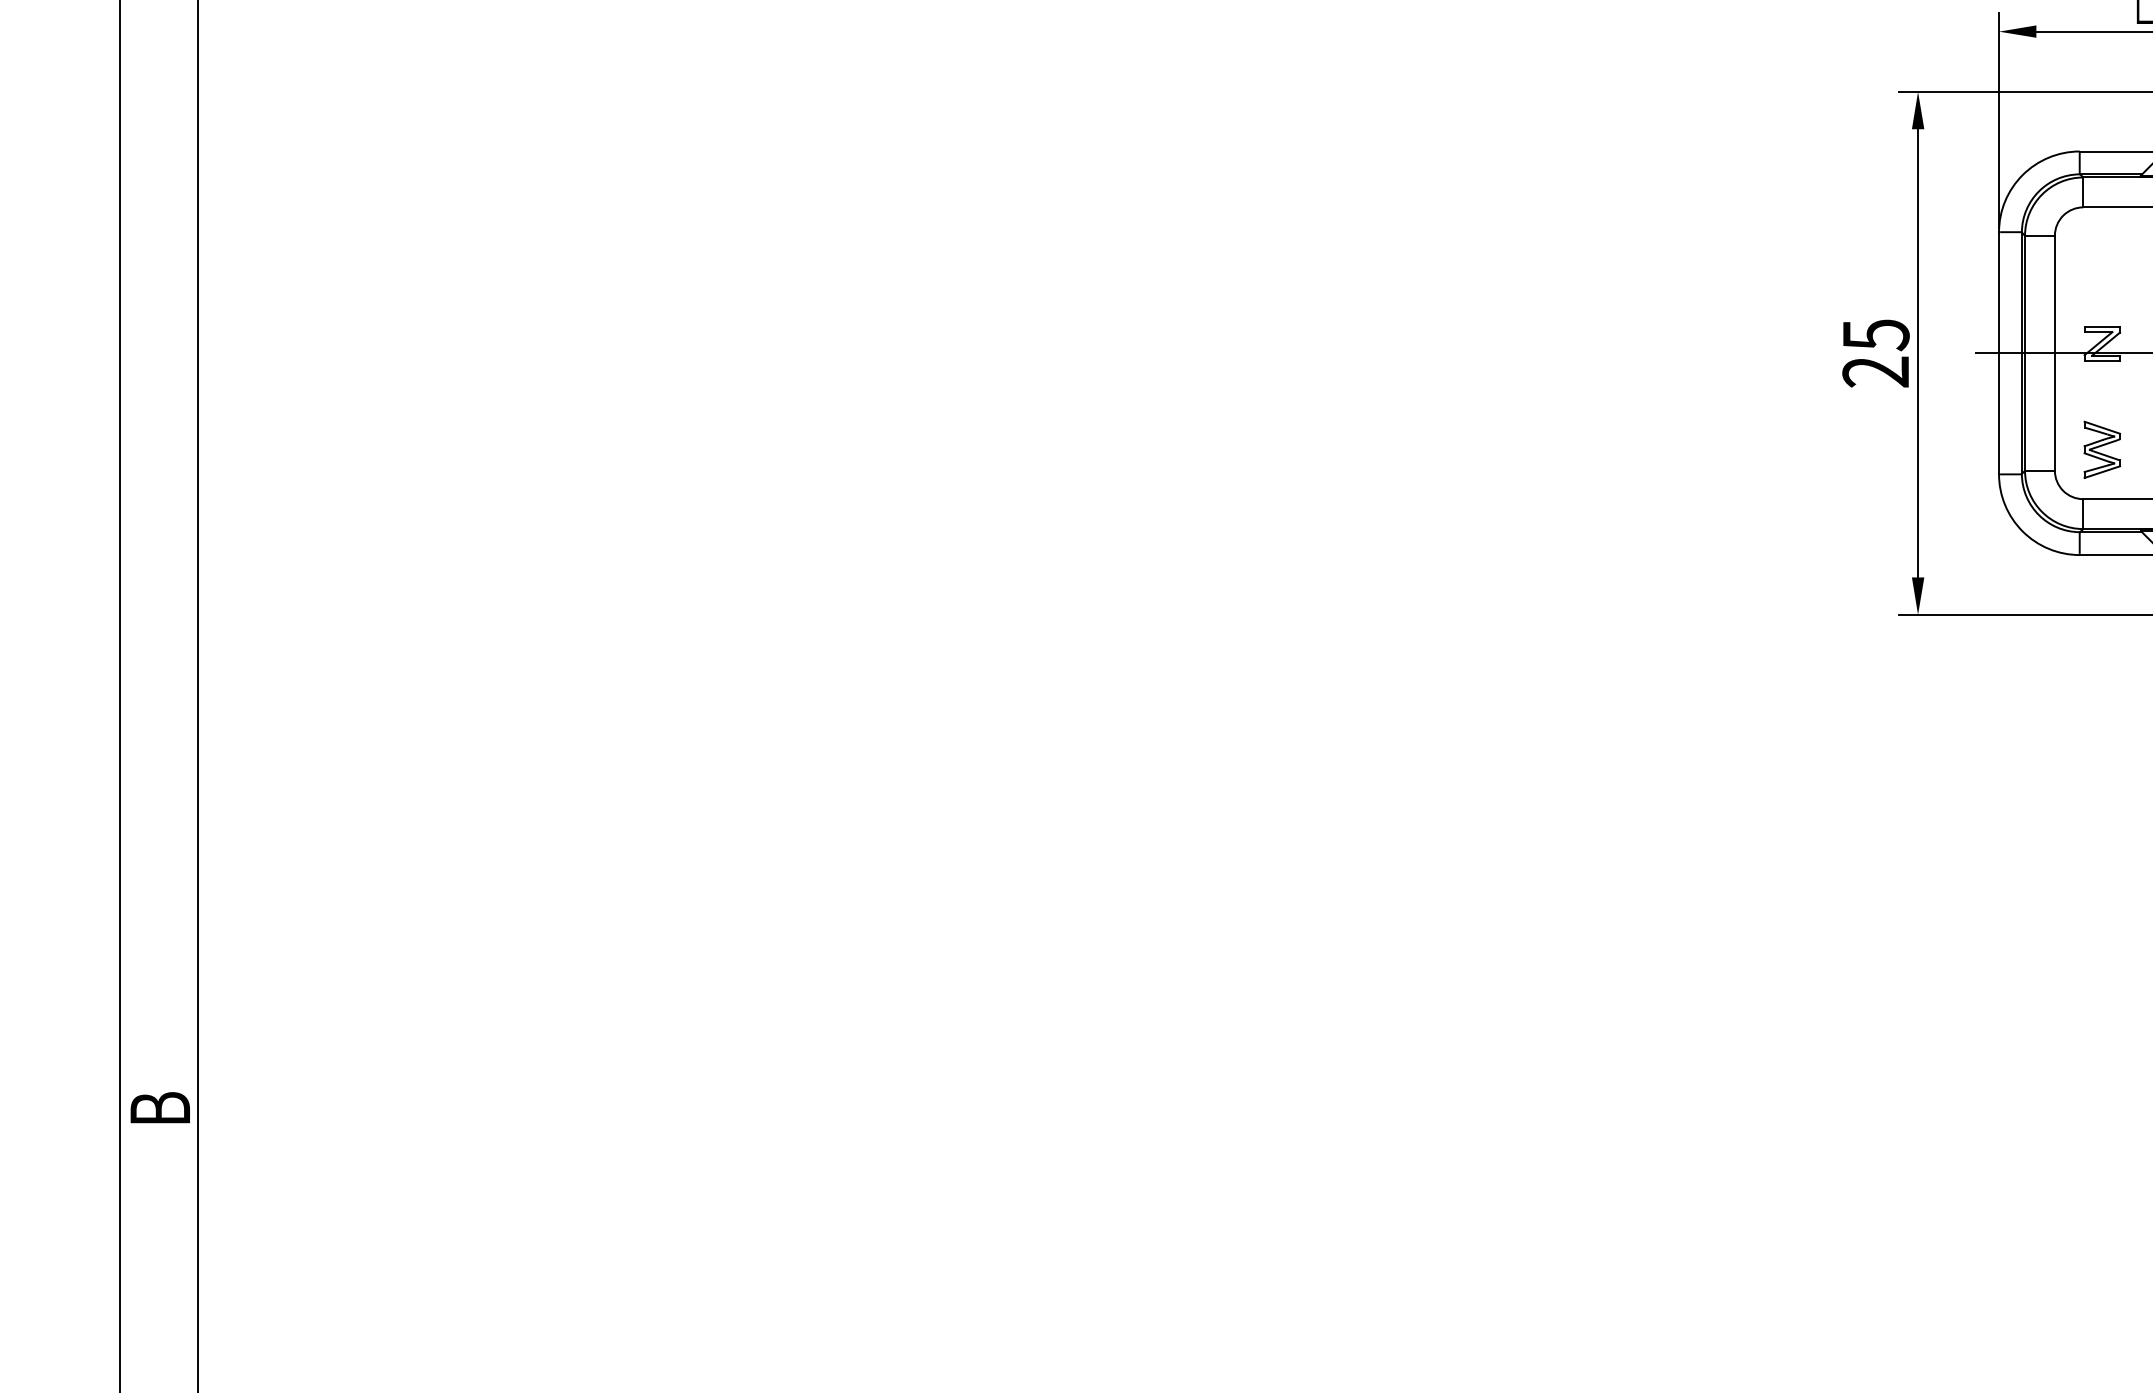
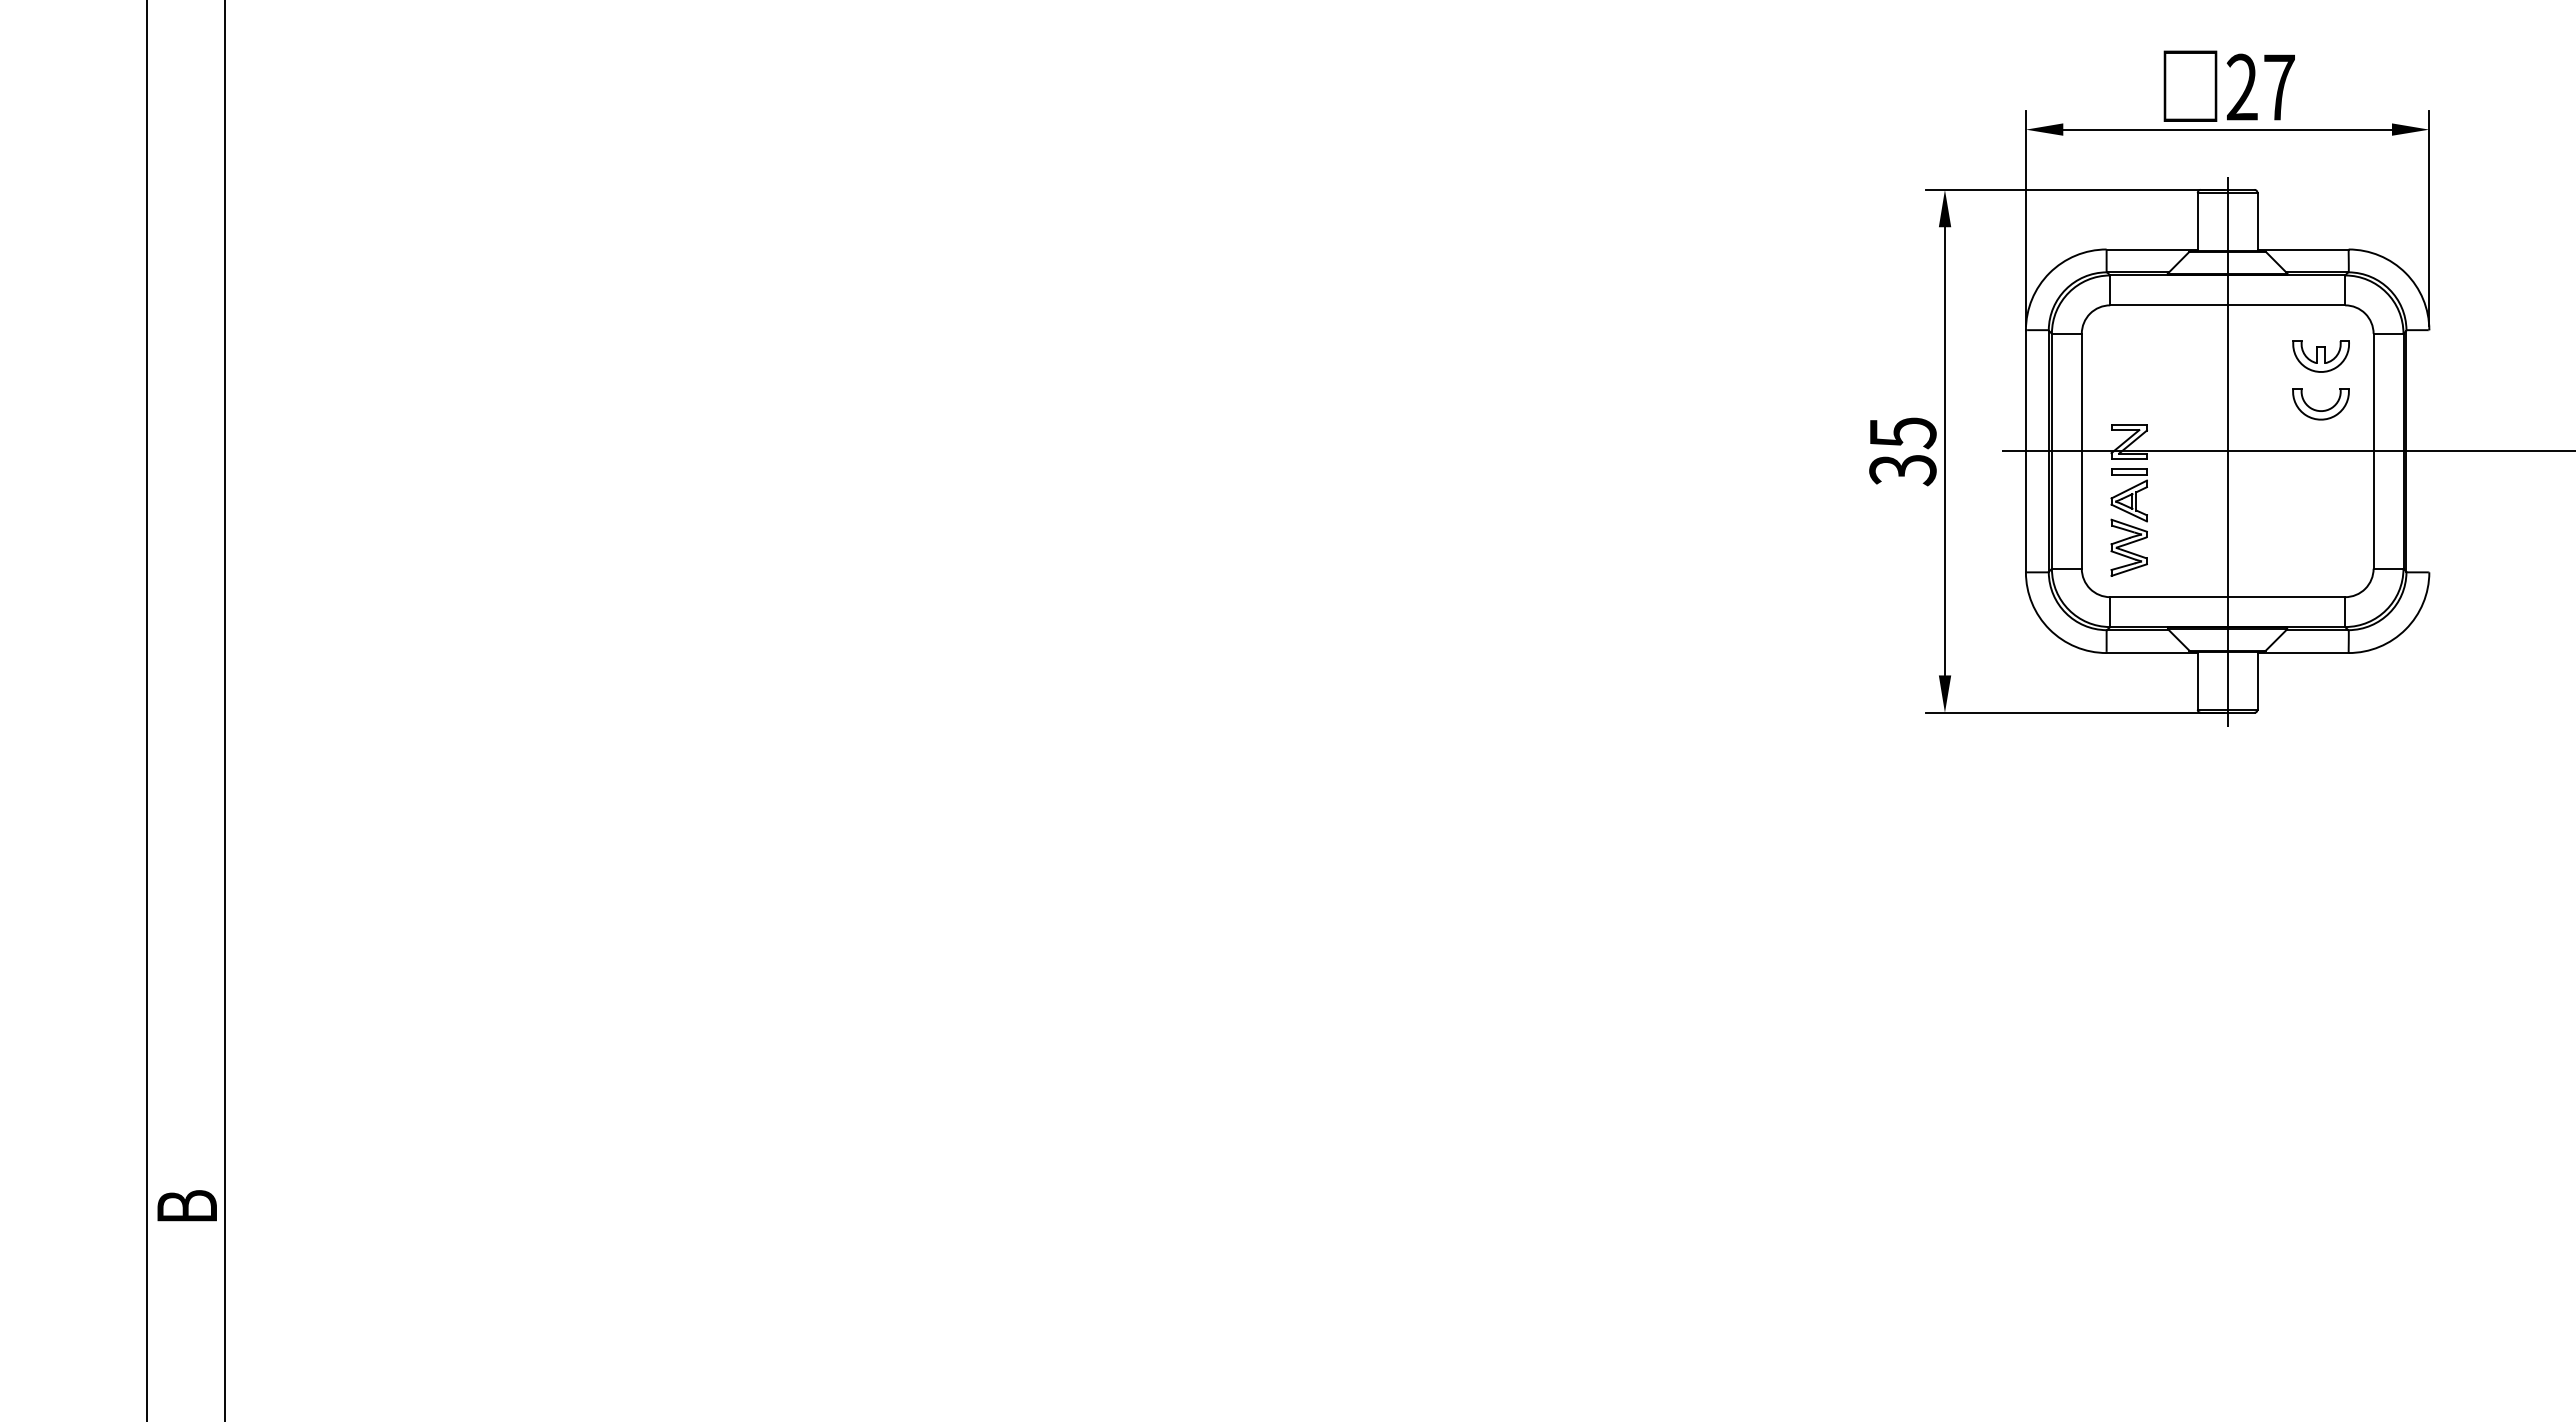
text: (1875, 372) -> (1902, 470), 25 -> 35
part: (2101, 397) -> (2128, 495), added

